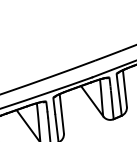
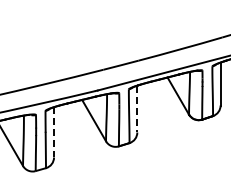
line: (125, 88) -> (137, 109), solid -> dashed
line: (62, 113) -> (54, 132), solid -> dashed

